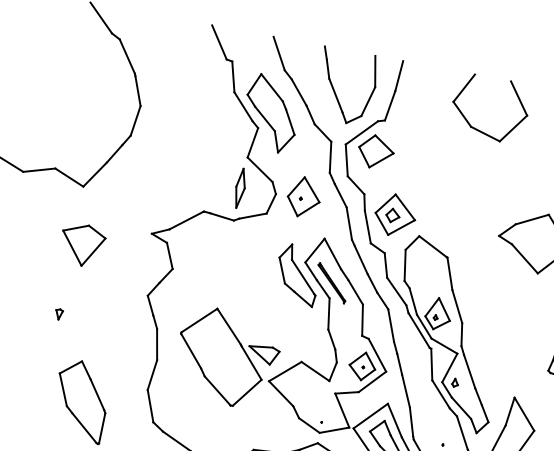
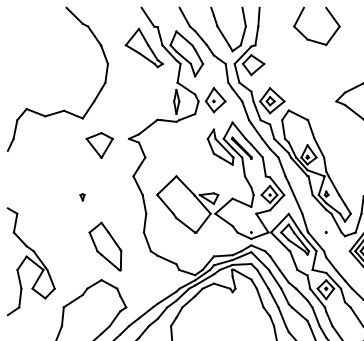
part: (203, 90) -> (143, 47), added
part: (81, 245) -> (99, 145), moved

